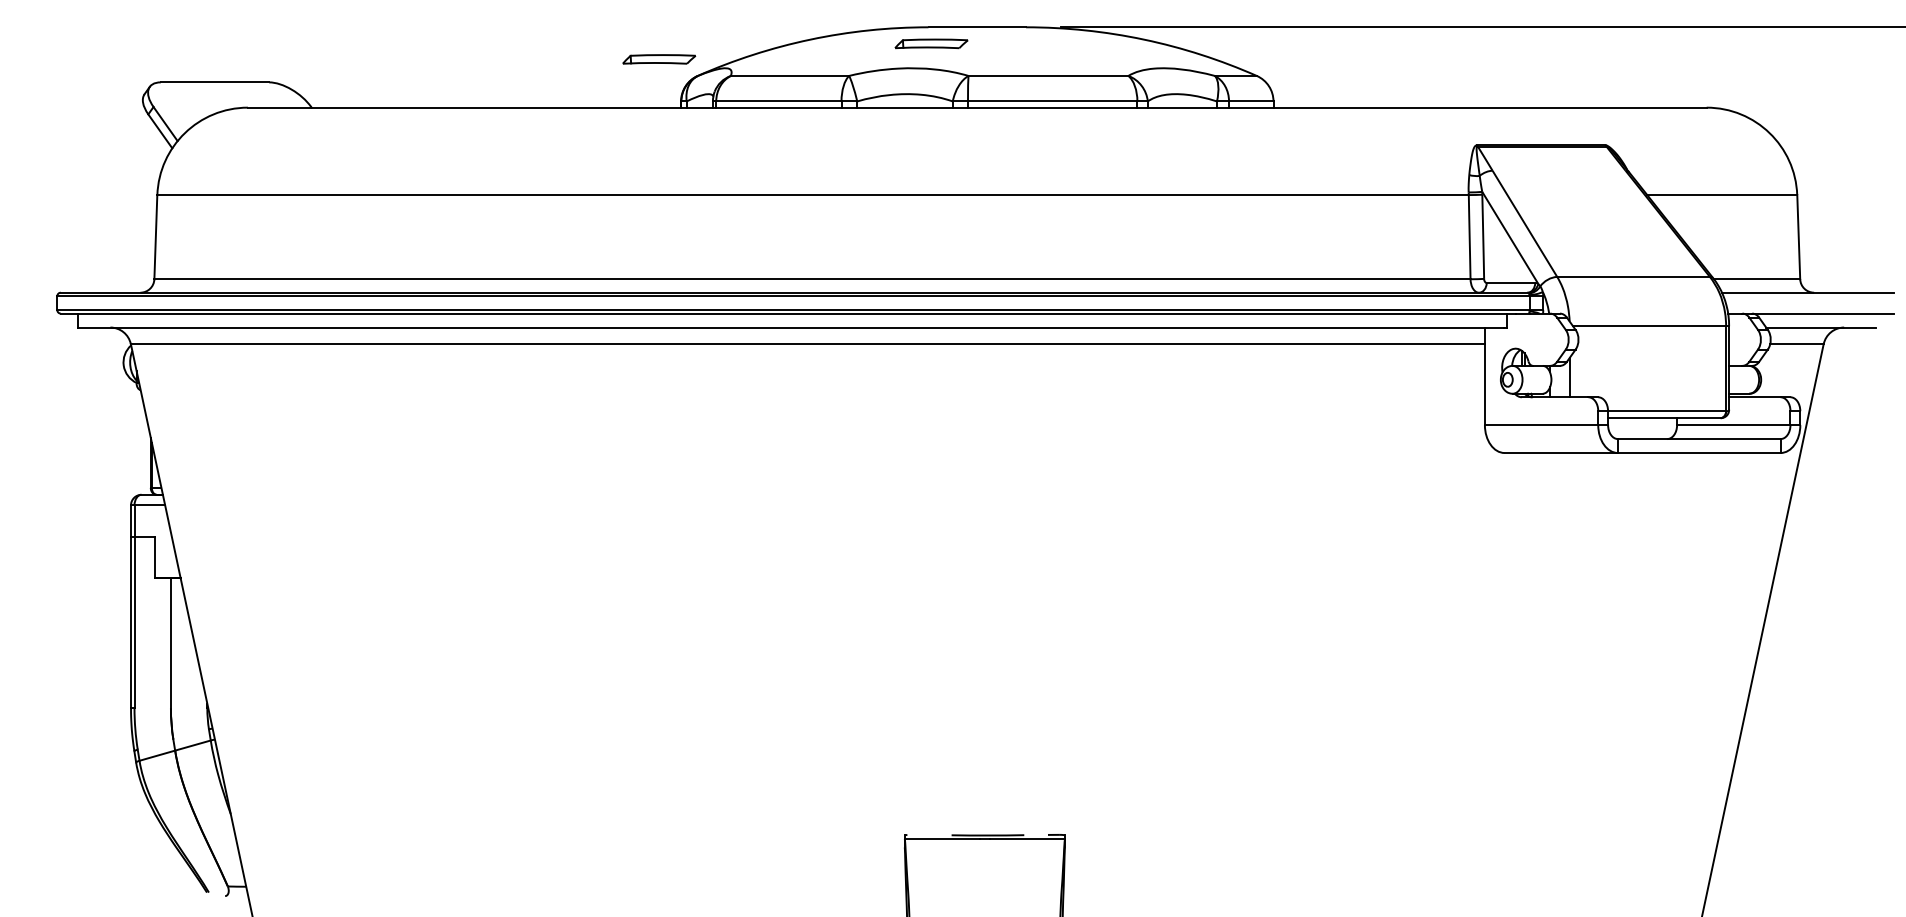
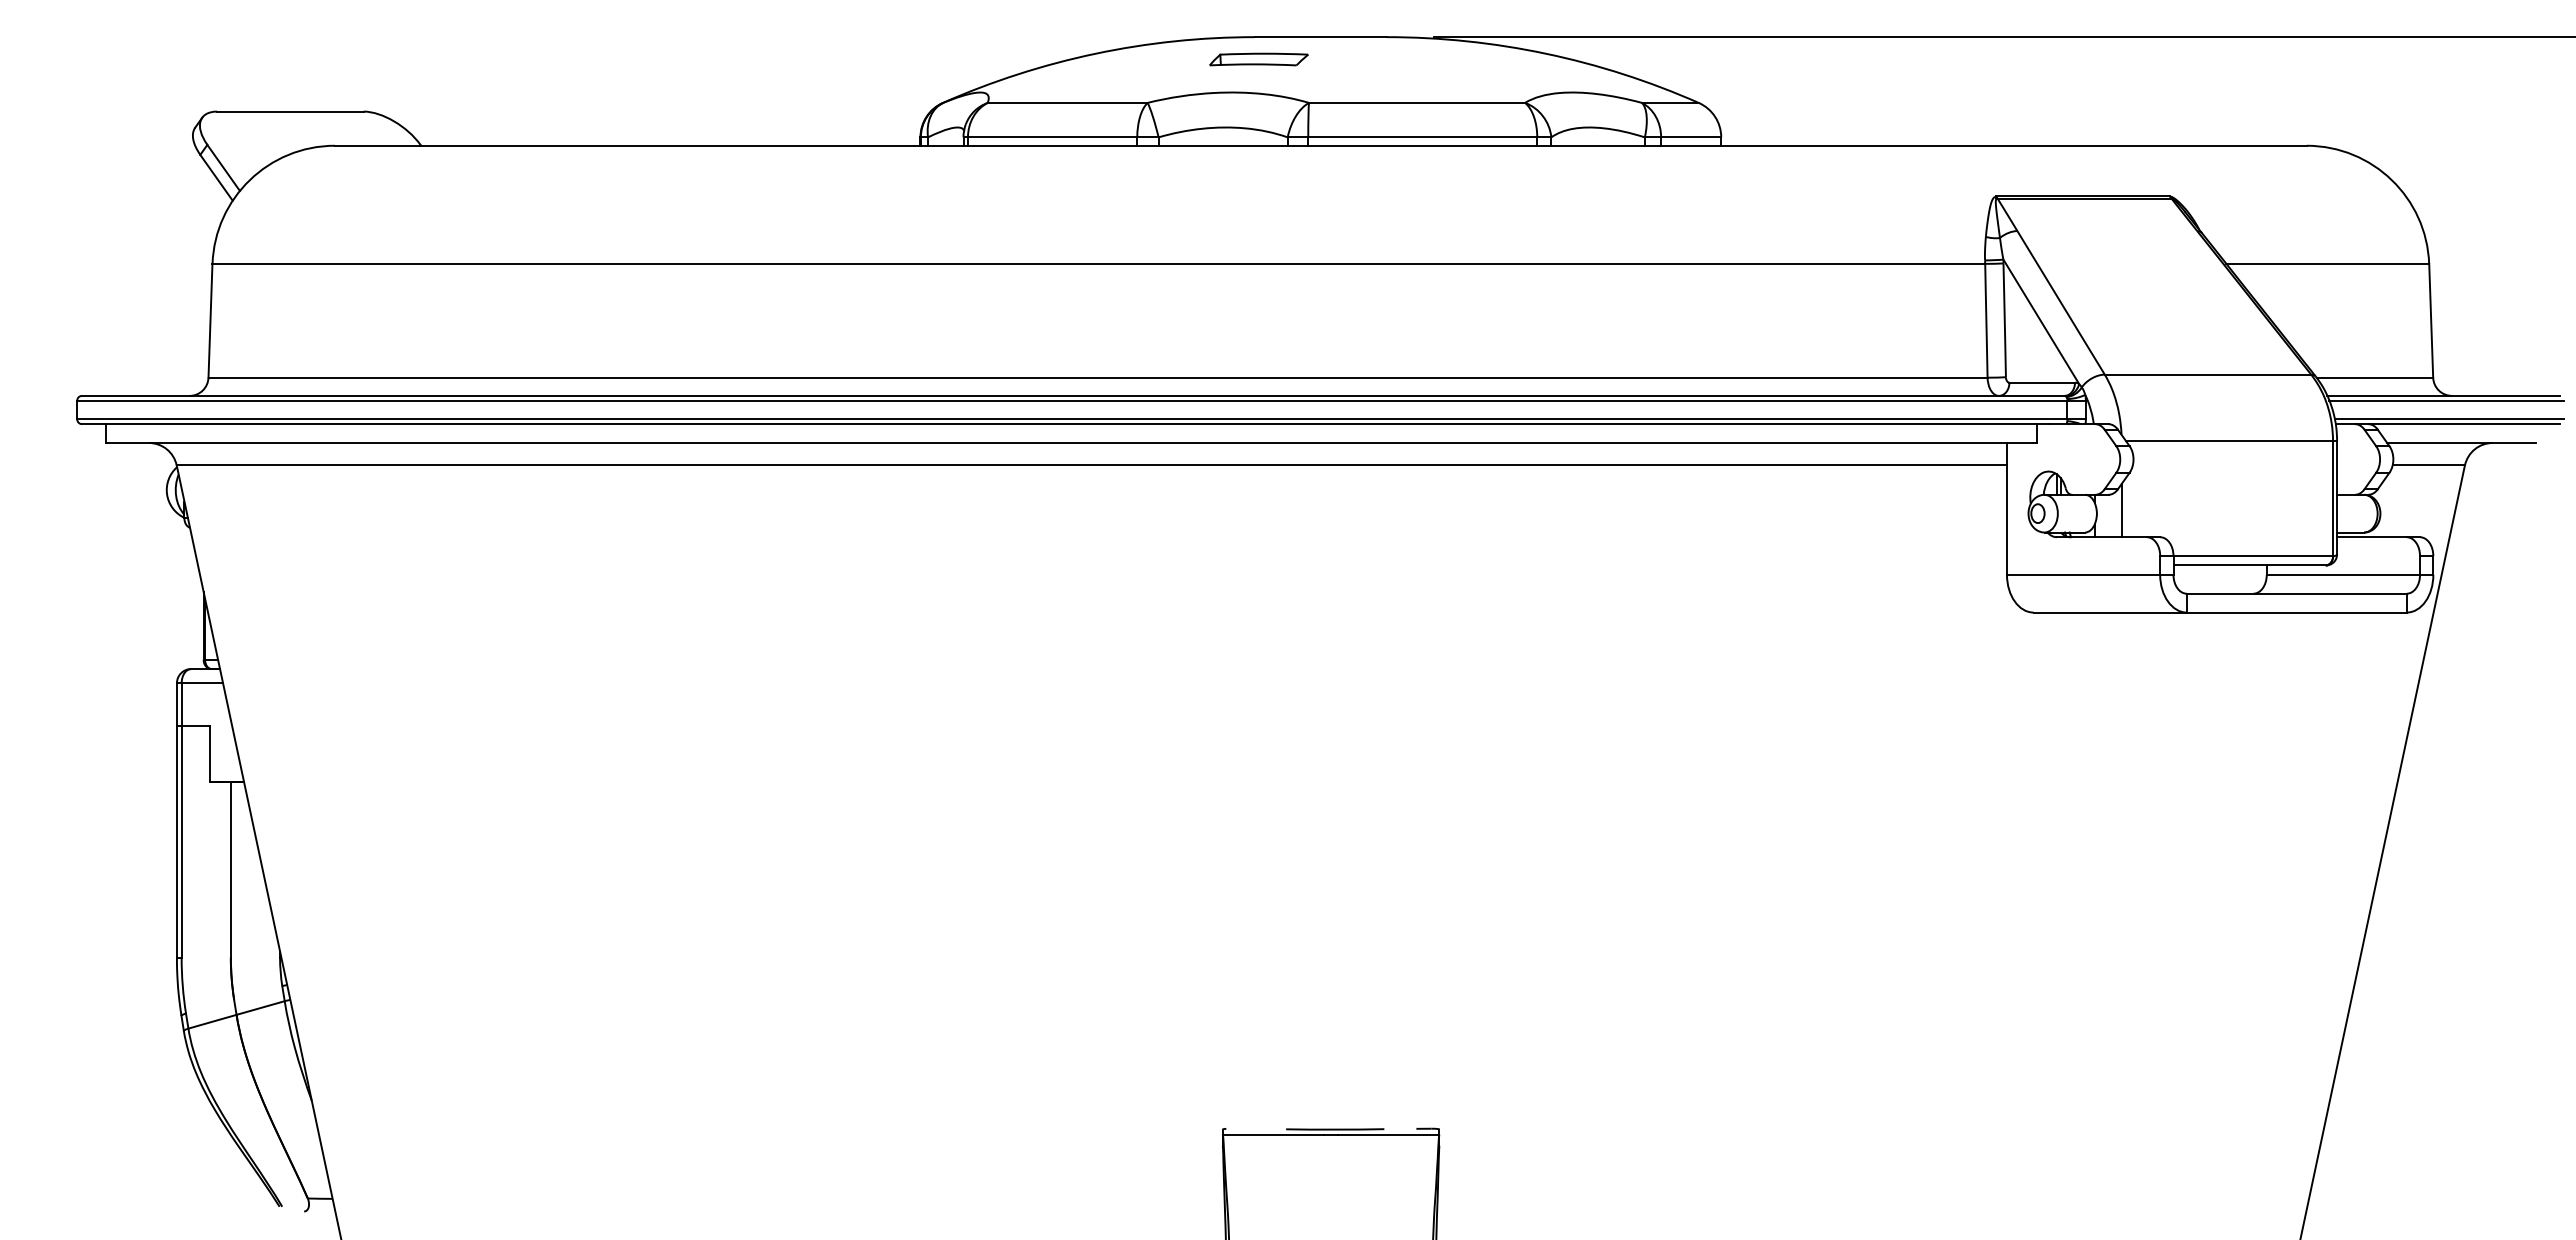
part: (658, 59) -> (890, 80), removed
line: (1810, 296) -> (2446, 400), added
line: (1812, 310) -> (2449, 419), added

